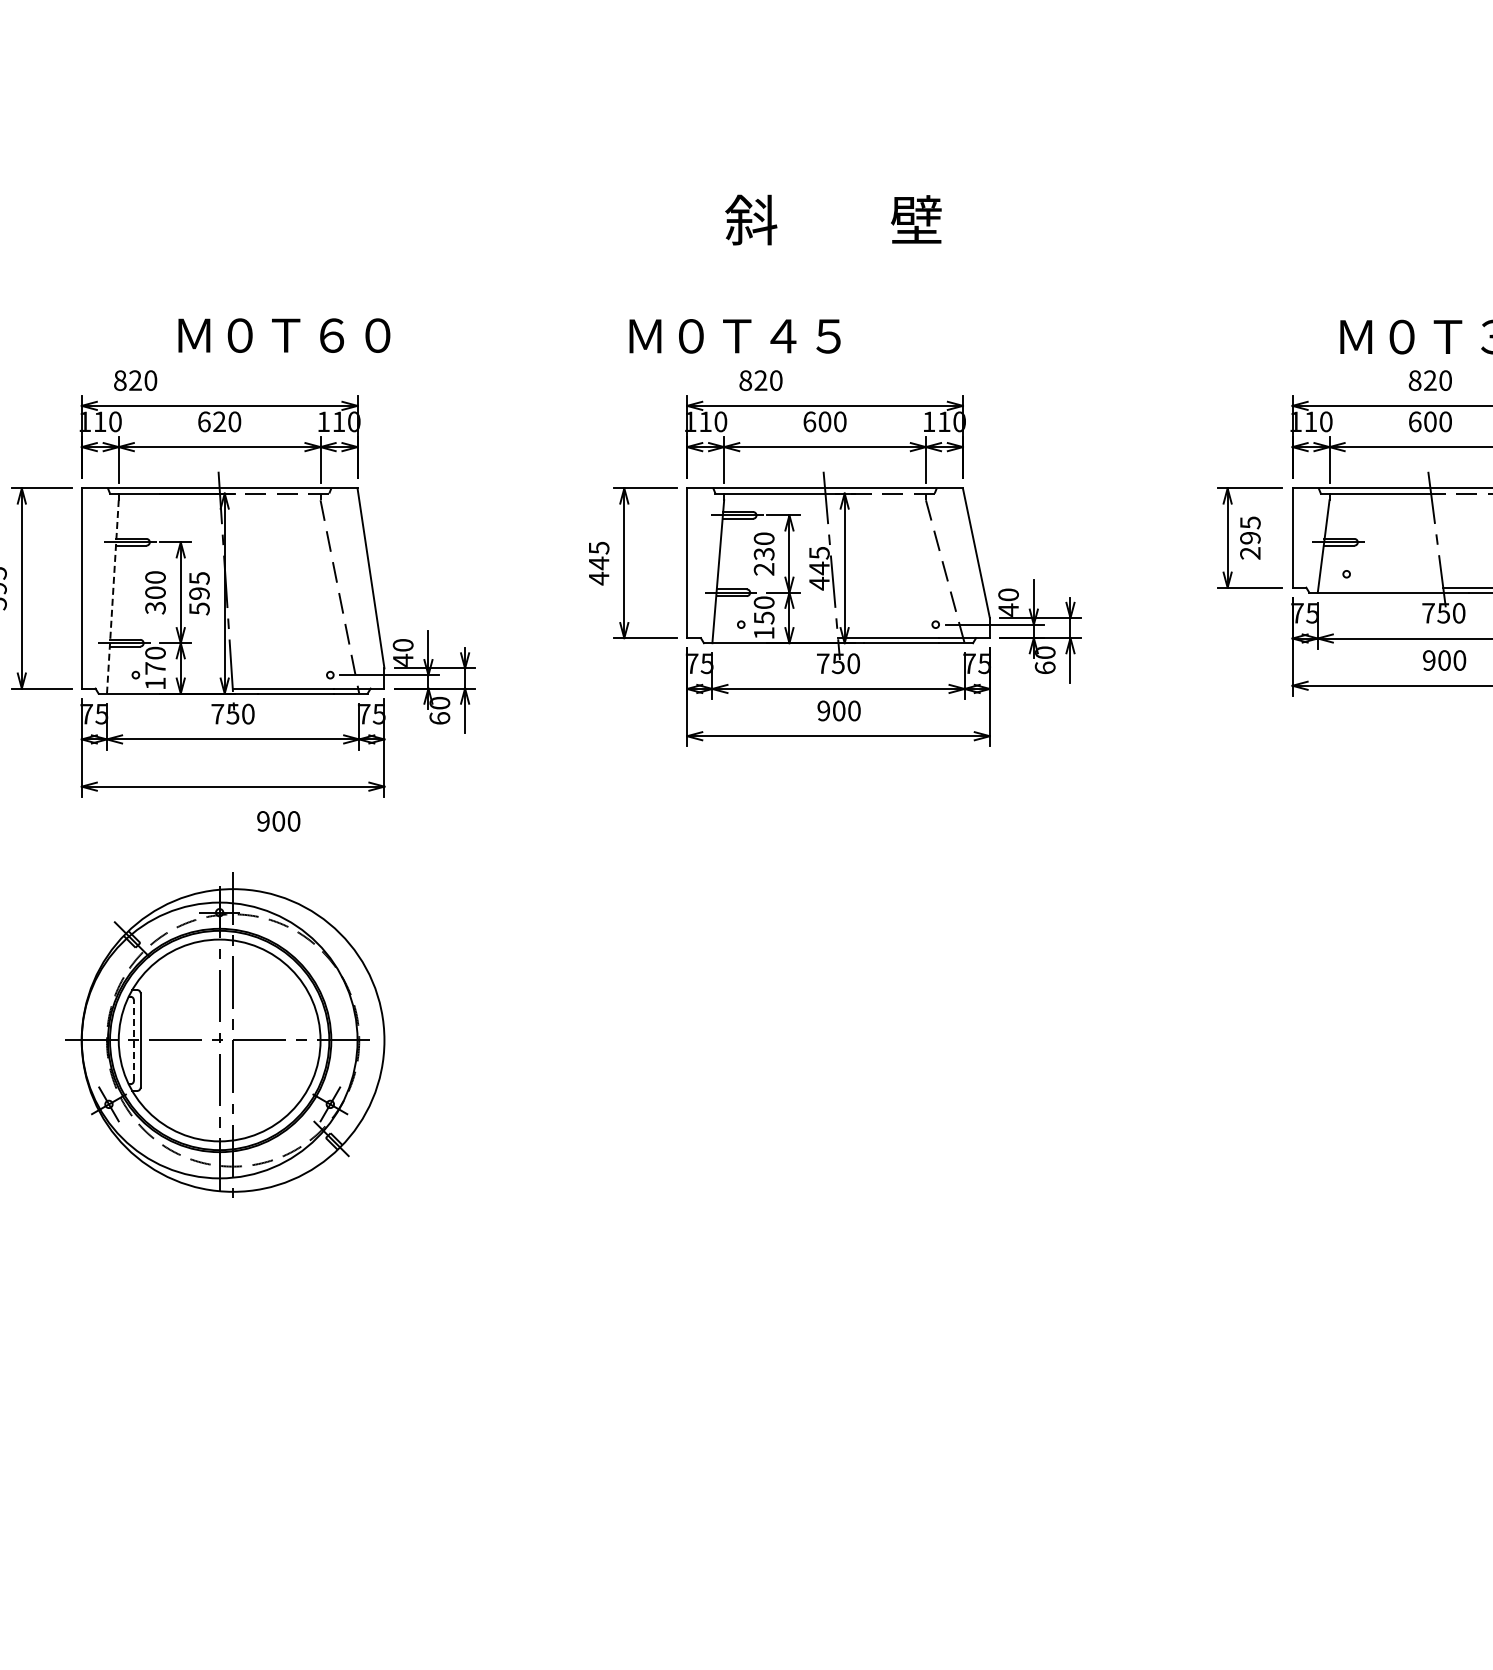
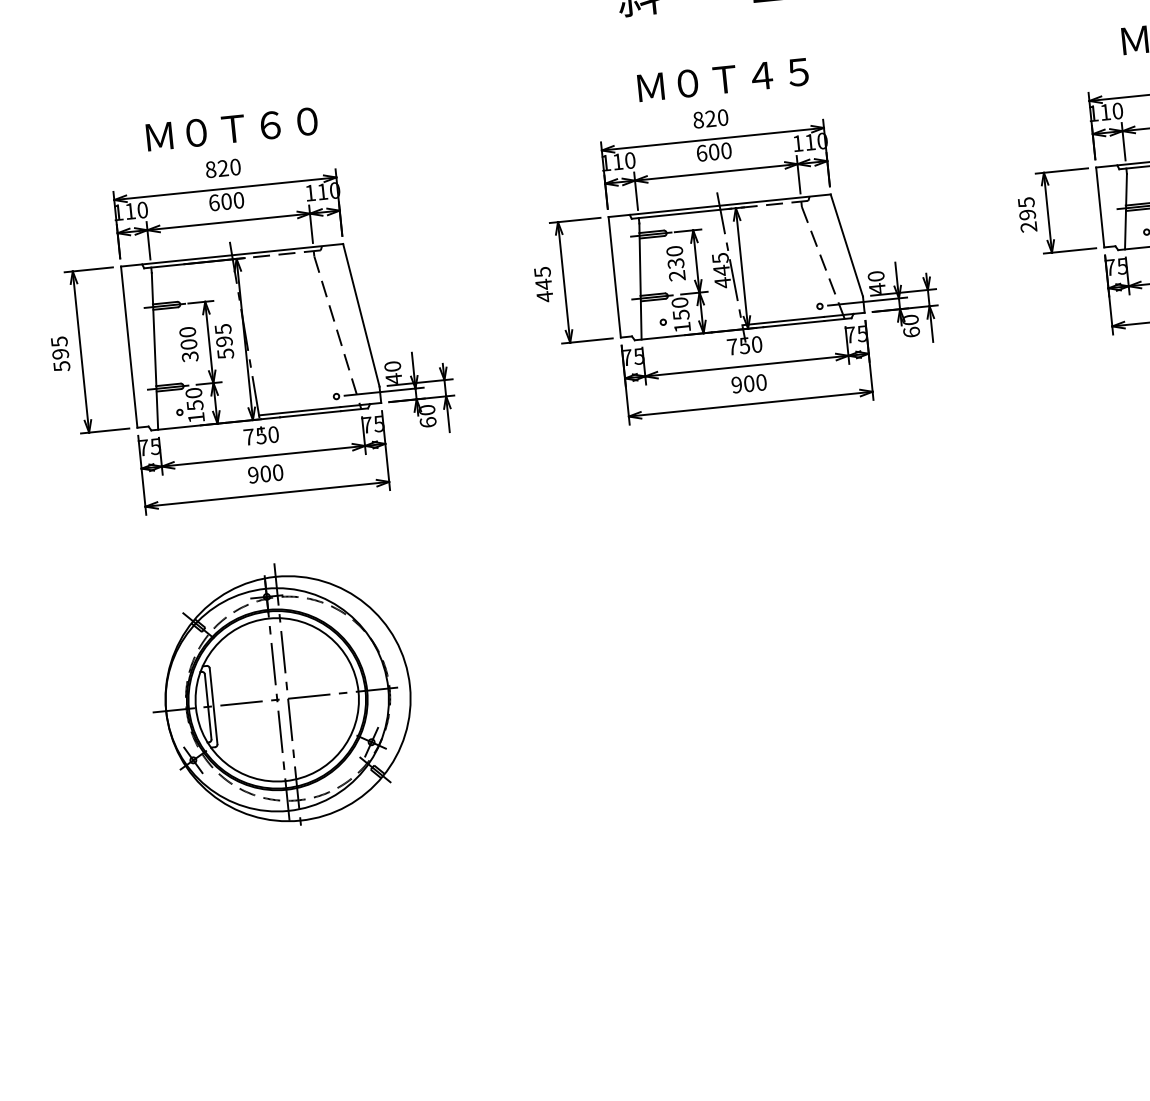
text: (284, 335) -> (232, 129), moved
text: (734, 336) -> (722, 80), moved
text: (135, 380) -> (223, 168), moved
text: (760, 380) -> (710, 118), moved
text: (219, 421) -> (226, 201), 620 -> 600
text: (1250, 537) -> (1027, 214), moved
line: (112, 596) -> (154, 351), dashed -> solid
text: (155, 668) -> (195, 405), 170 -> 150
text: (278, 821) -> (265, 474), moved
line: (133, 1039) -> (207, 706), dashed -> solid

